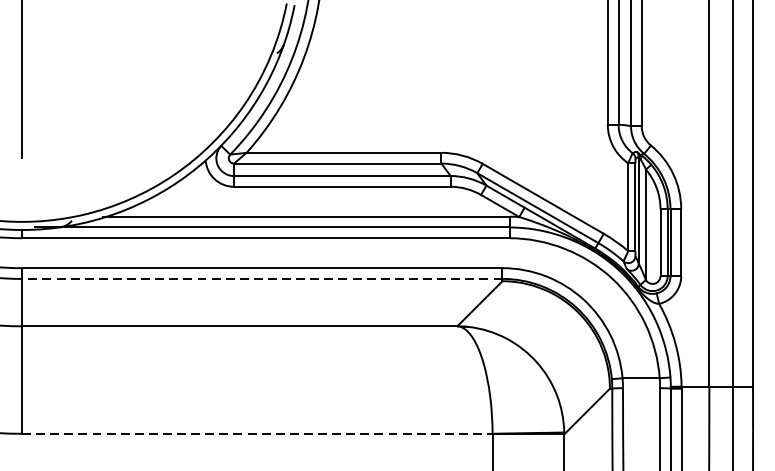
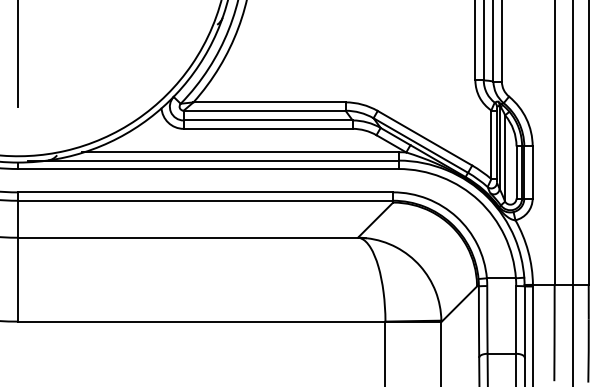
line: (261, 278) -> (205, 200), dashed -> solid
line: (256, 433) -> (201, 321), dashed -> solid

